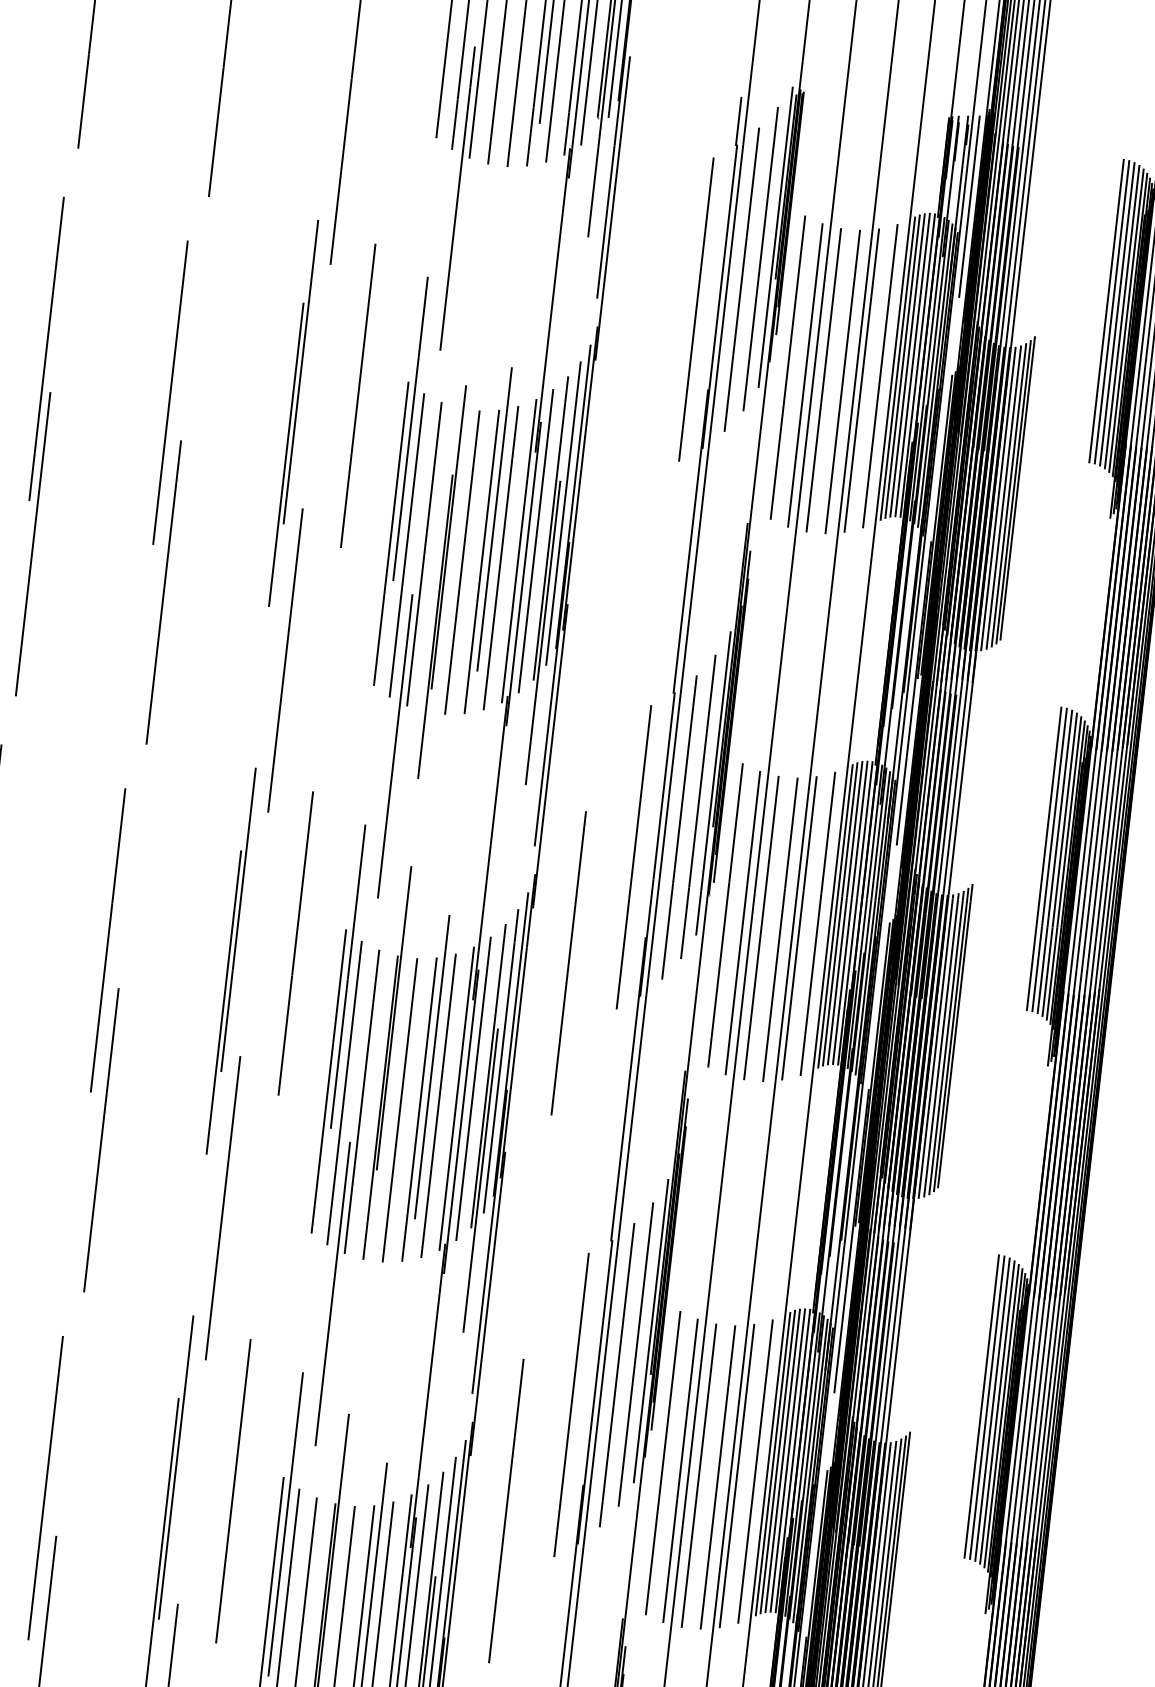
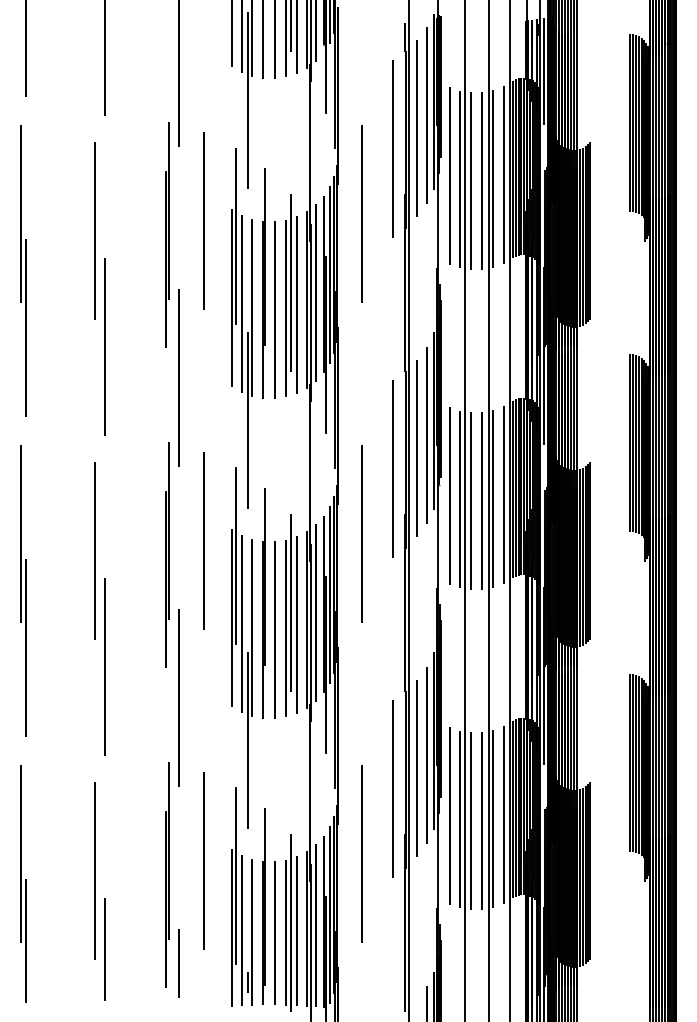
line: (631, 416) -> (362, 214), added
line: (440, 581) -> (263, 283), moved

